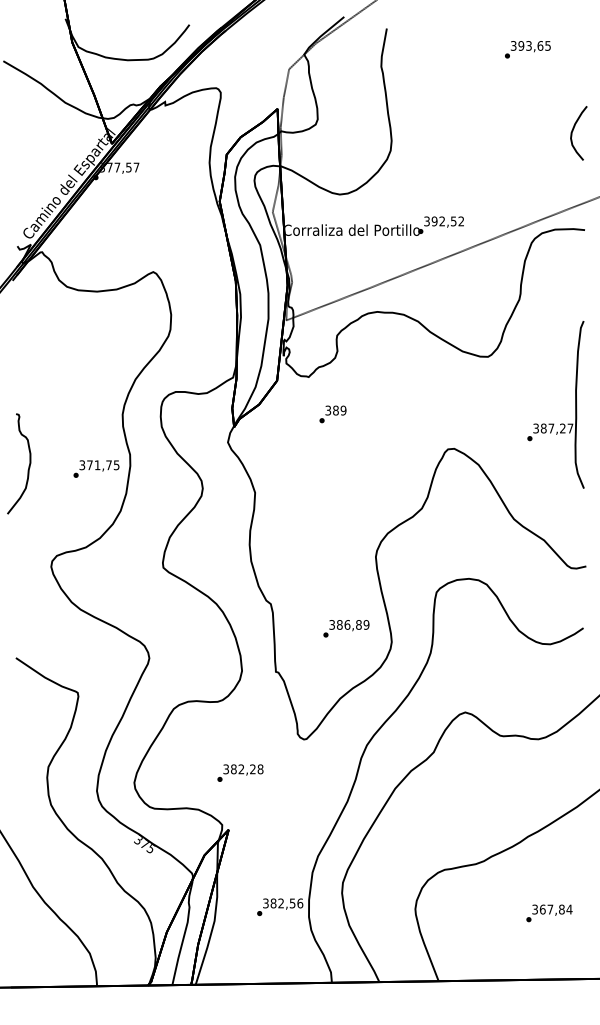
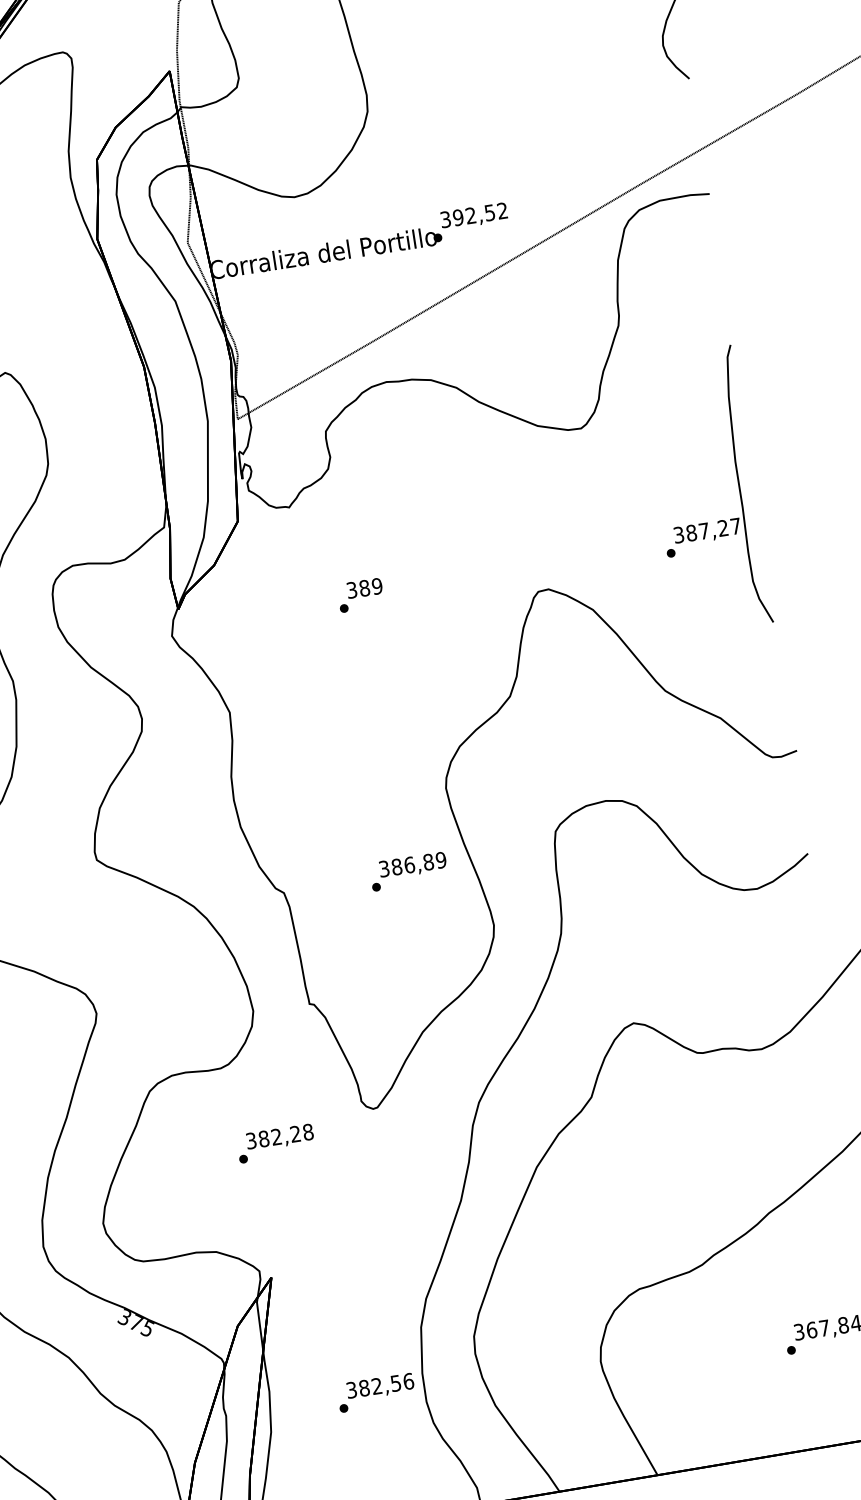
text: (332, 414) -> (359, 595), moved
text: (346, 628) -> (408, 871), moved
text: (240, 772) -> (275, 1142), moved

